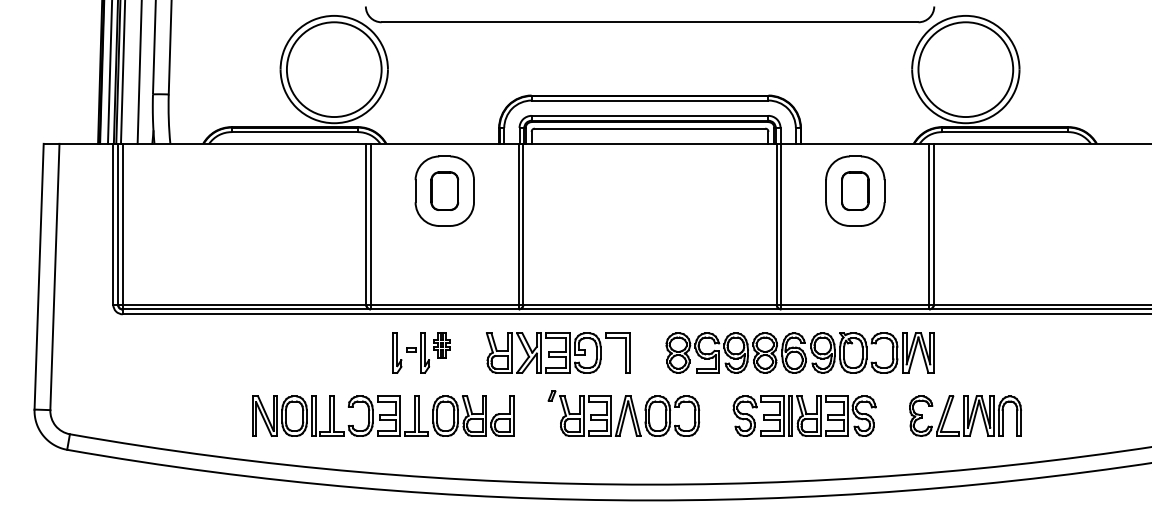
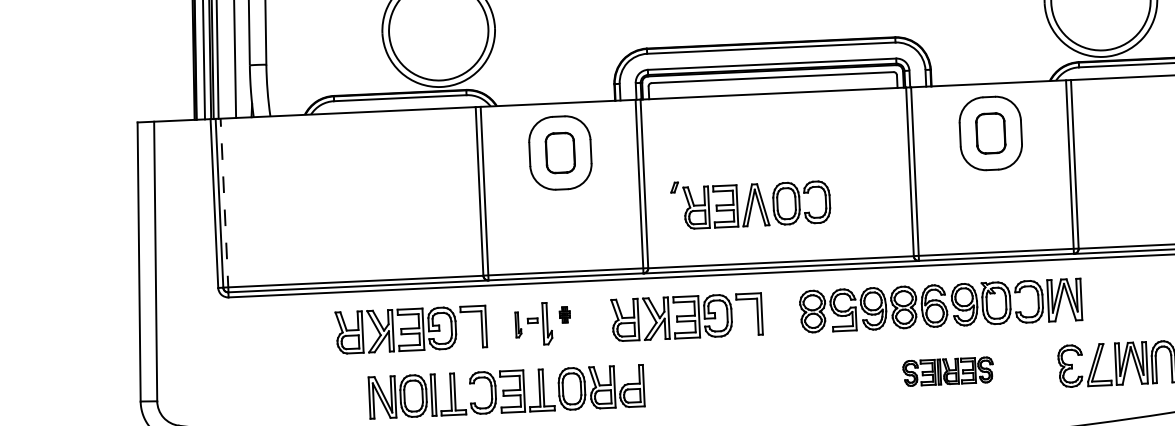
line: (122, 226) -> (224, 205), solid -> dashed
part: (441, 345) -> (564, 314), size x0.6
part: (295, 352) -> (411, 329), added
part: (397, 352) -> (518, 324), size x0.6
part: (623, 413) -> (750, 202), moved
part: (804, 415) -> (948, 371), size x0.6

